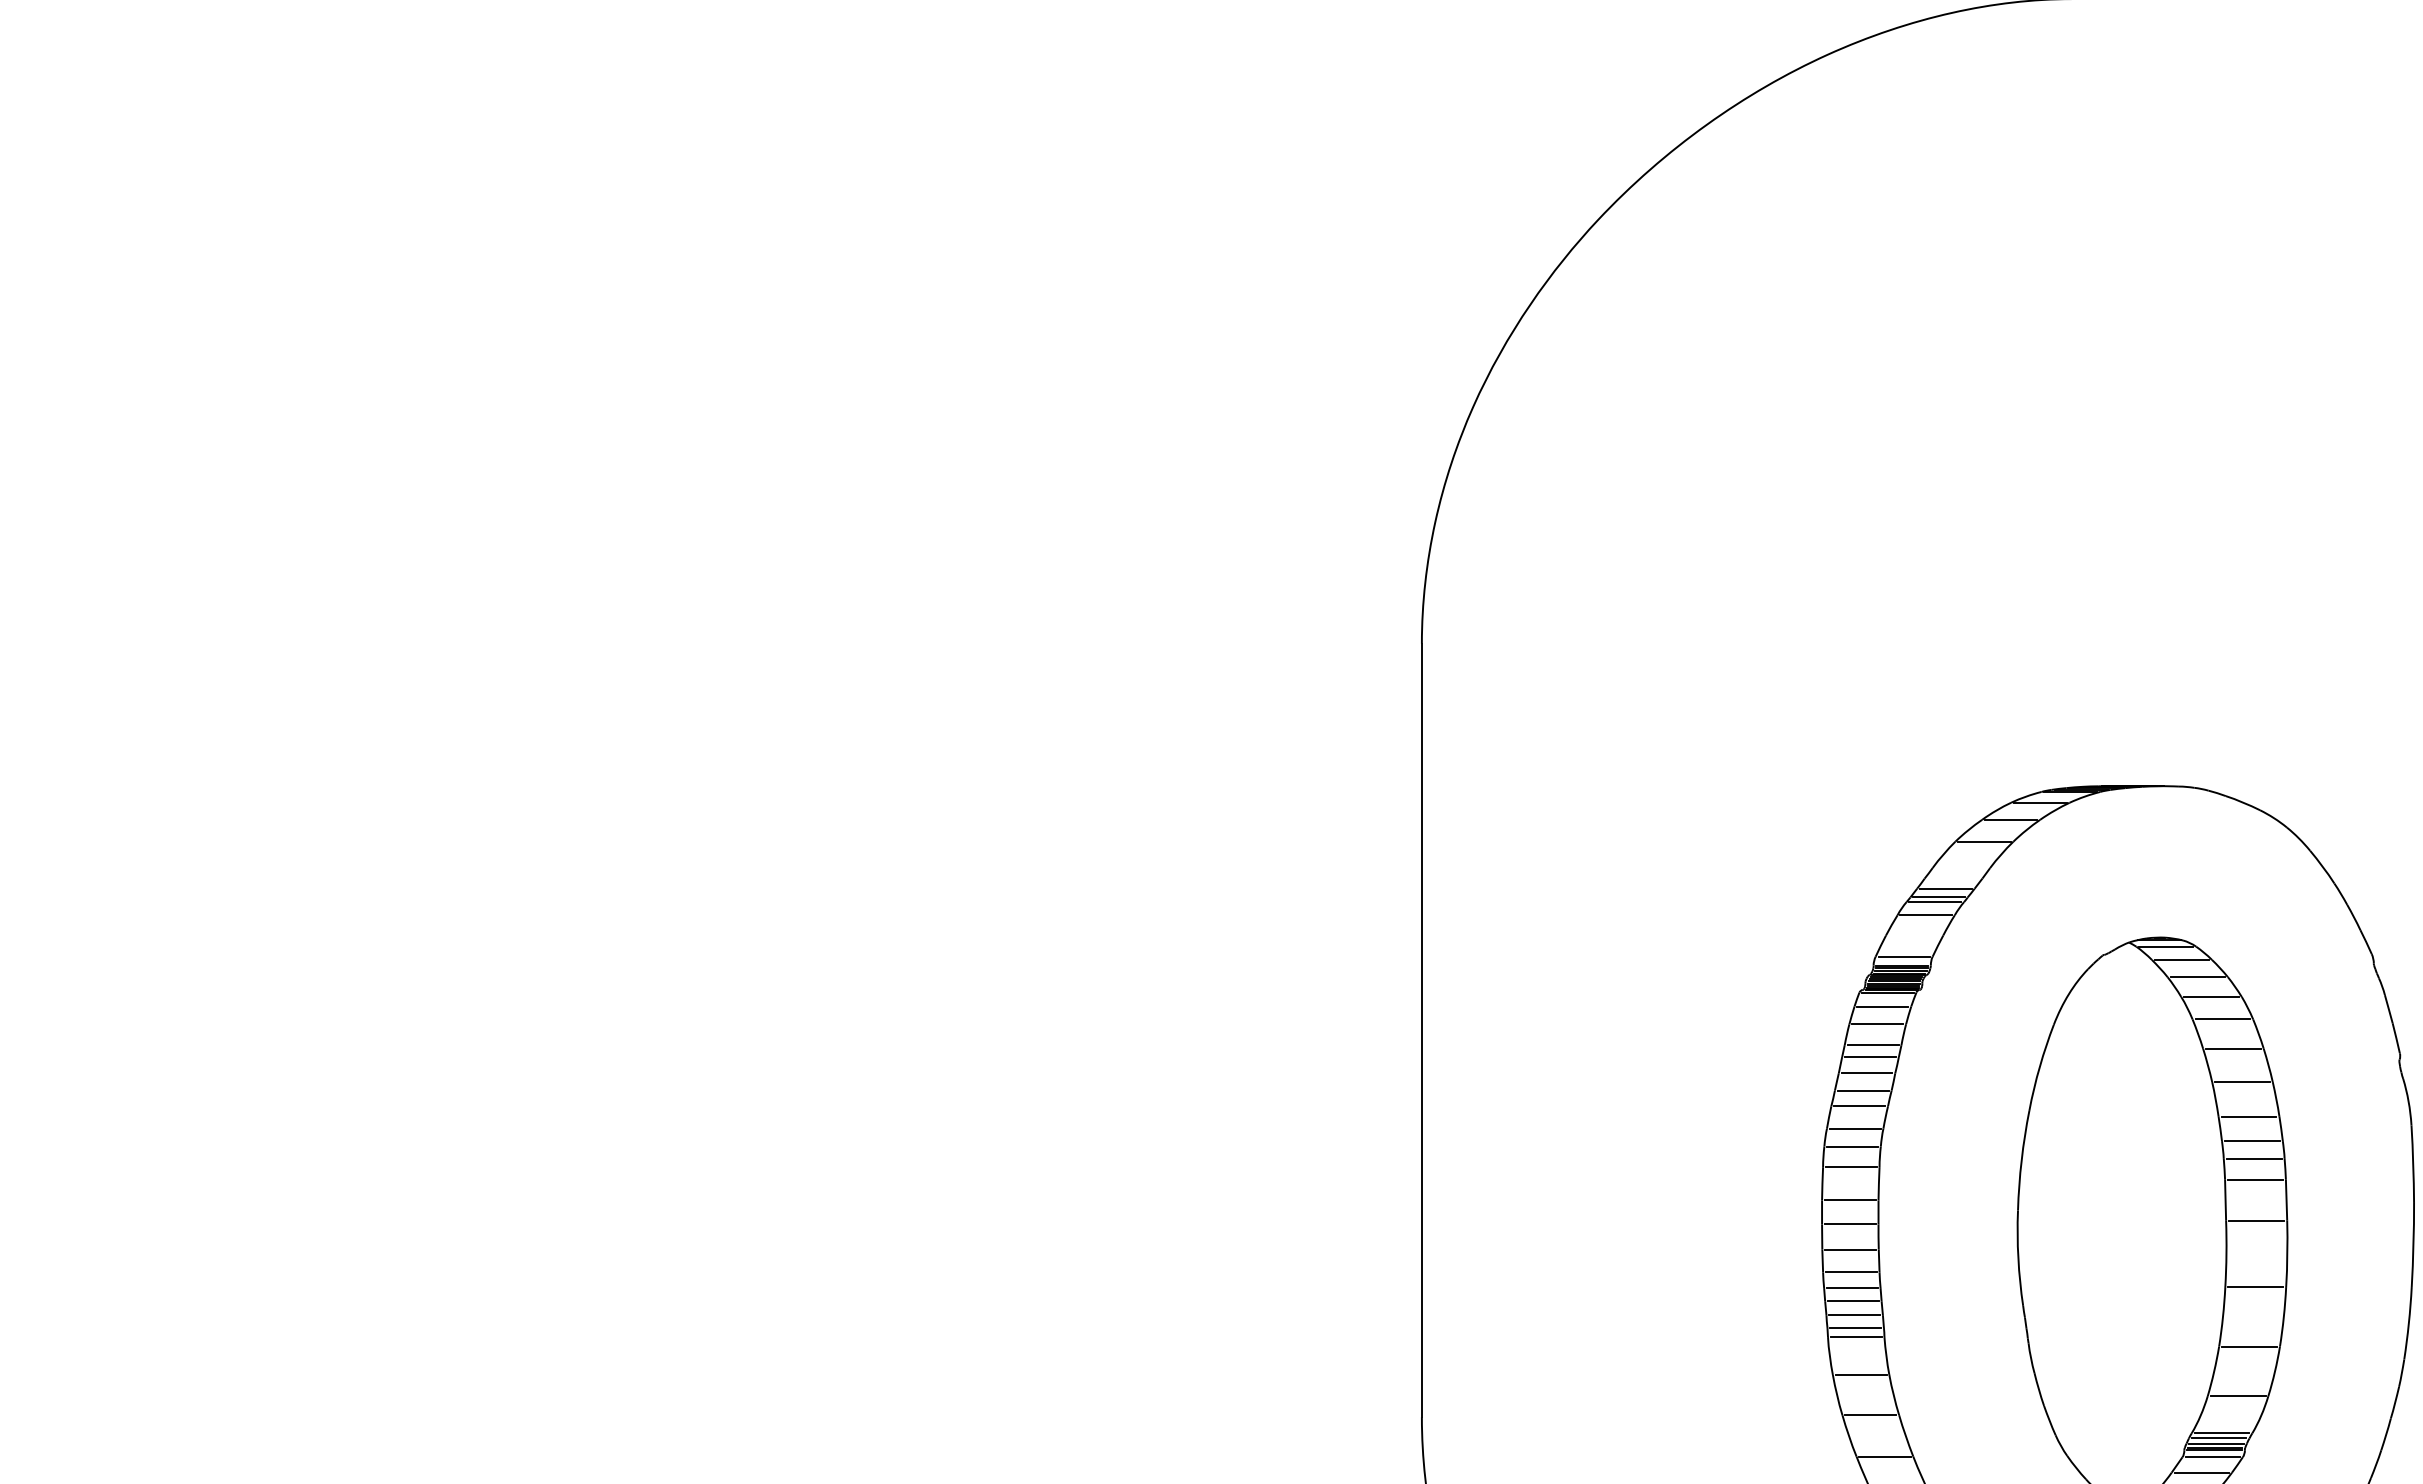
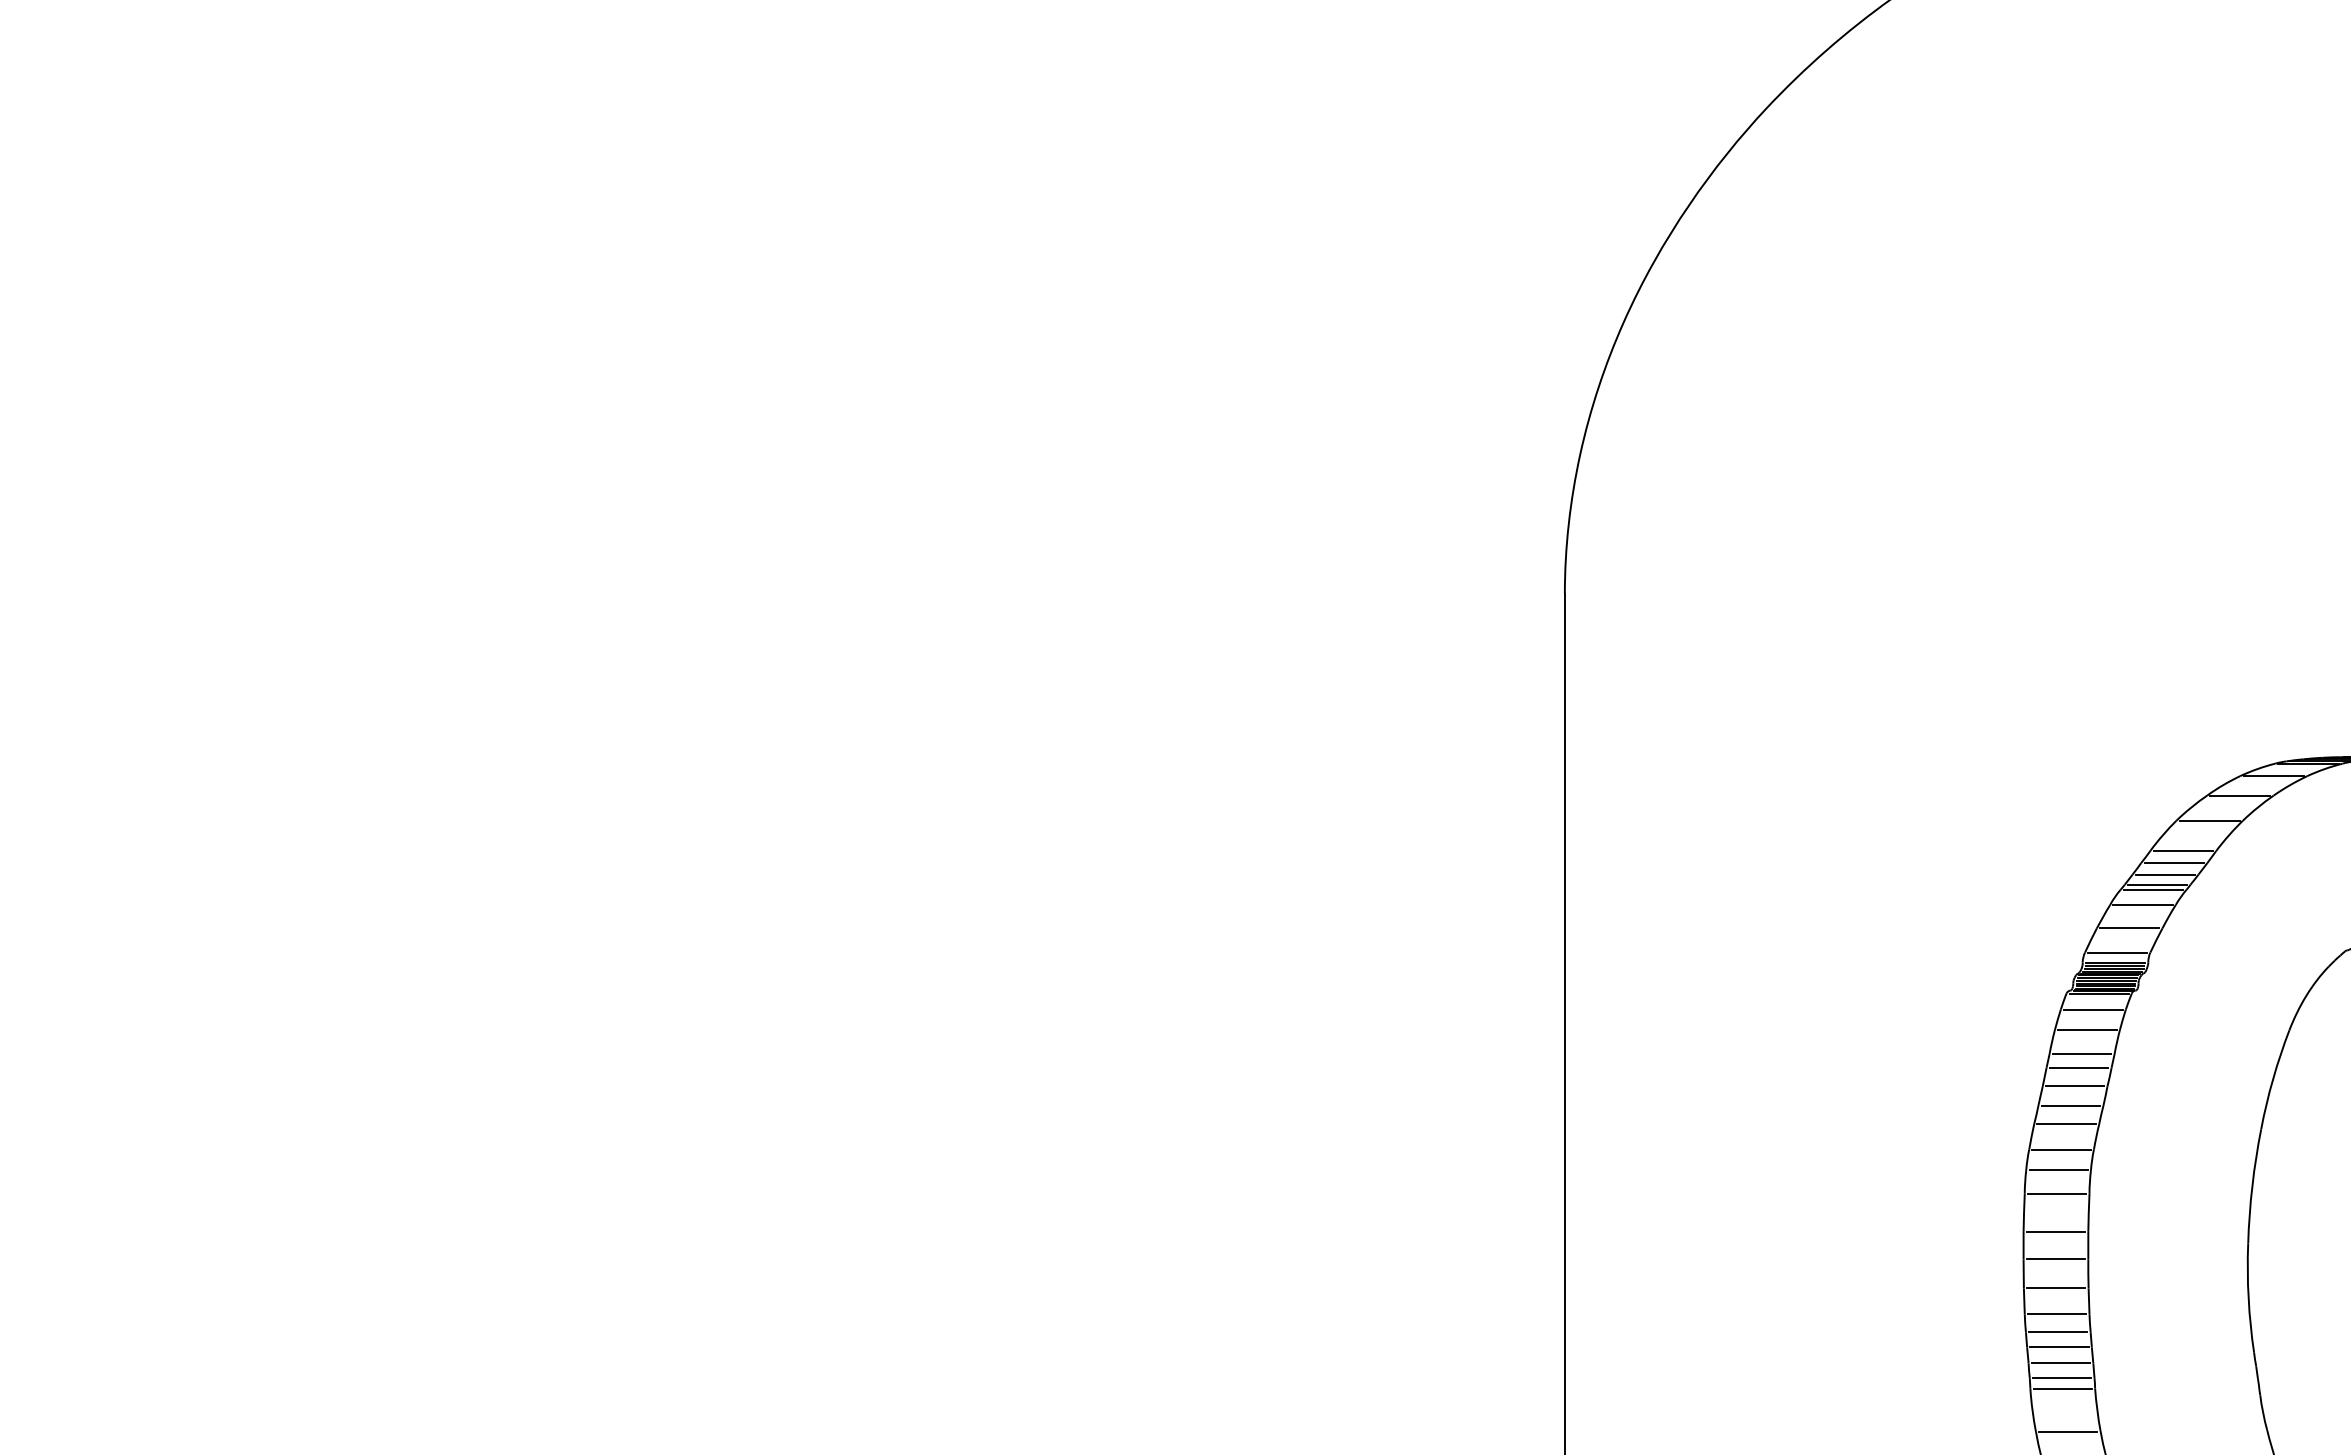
line: (1961, 868) -> (2183, 851), added
line: (1953, 878) -> (2174, 862), added
line: (1914, 935) -> (2129, 928), added

